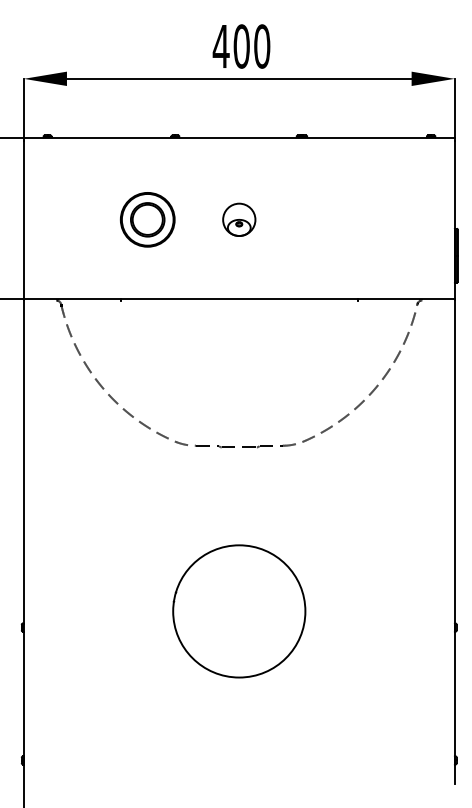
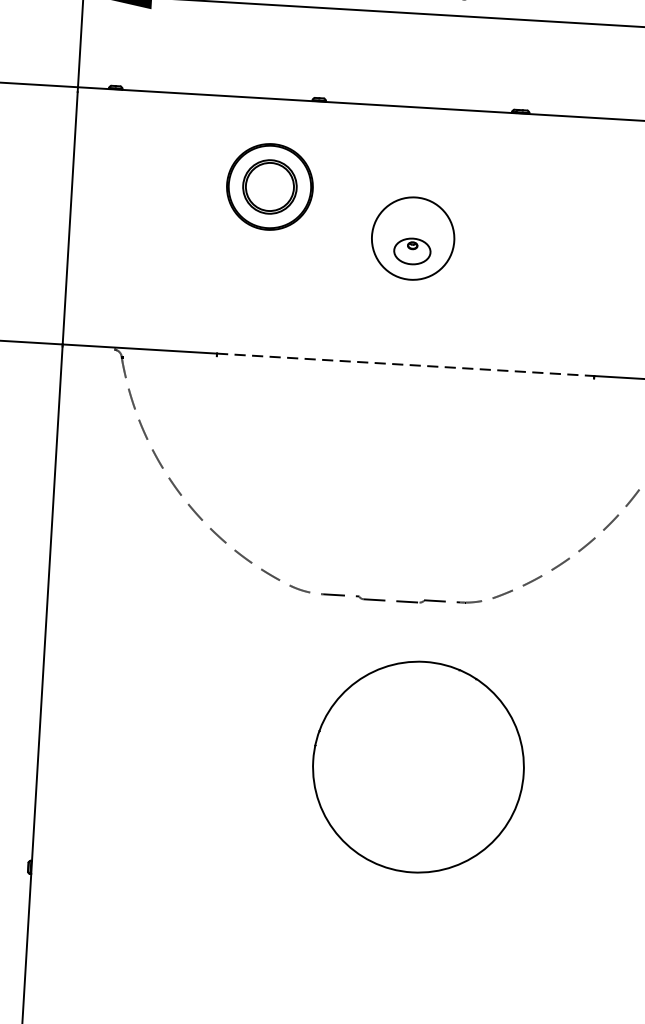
part: (147, 219) -> (269, 186), moved
circle: (239, 219) -> (413, 238), size x1.6
line: (239, 299) -> (405, 365), solid -> dashed
circle: (239, 611) -> (418, 767), moved

